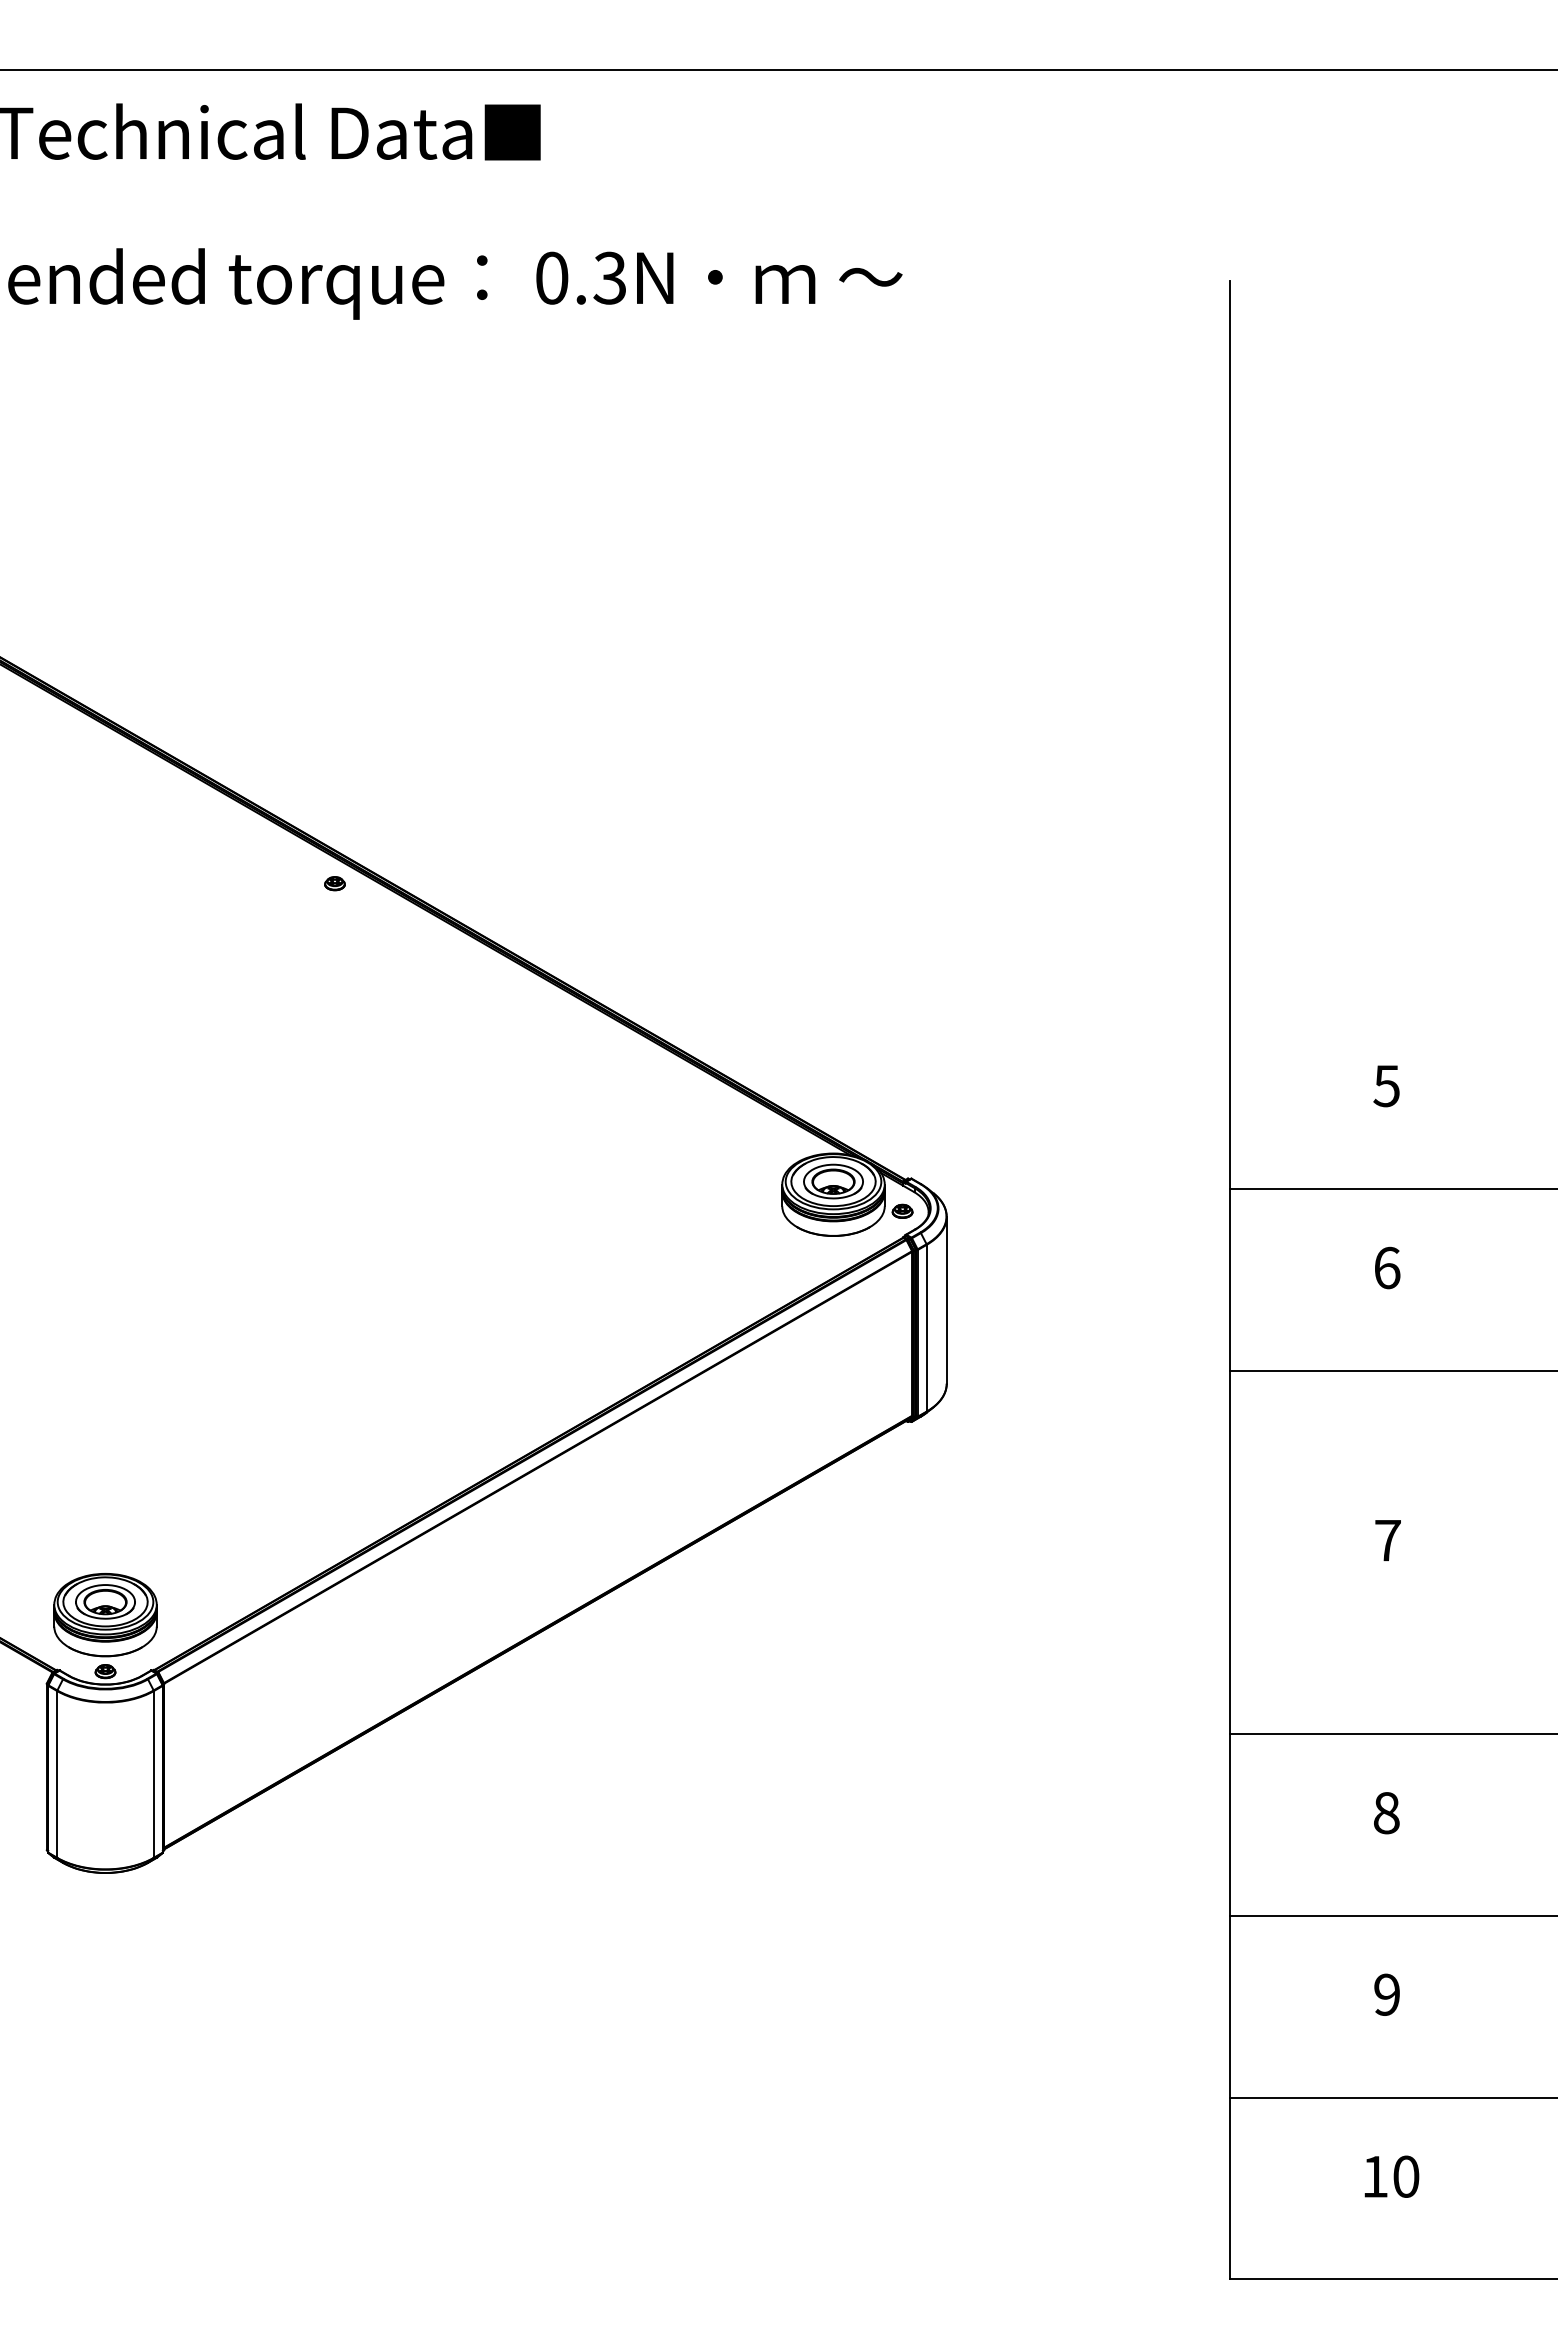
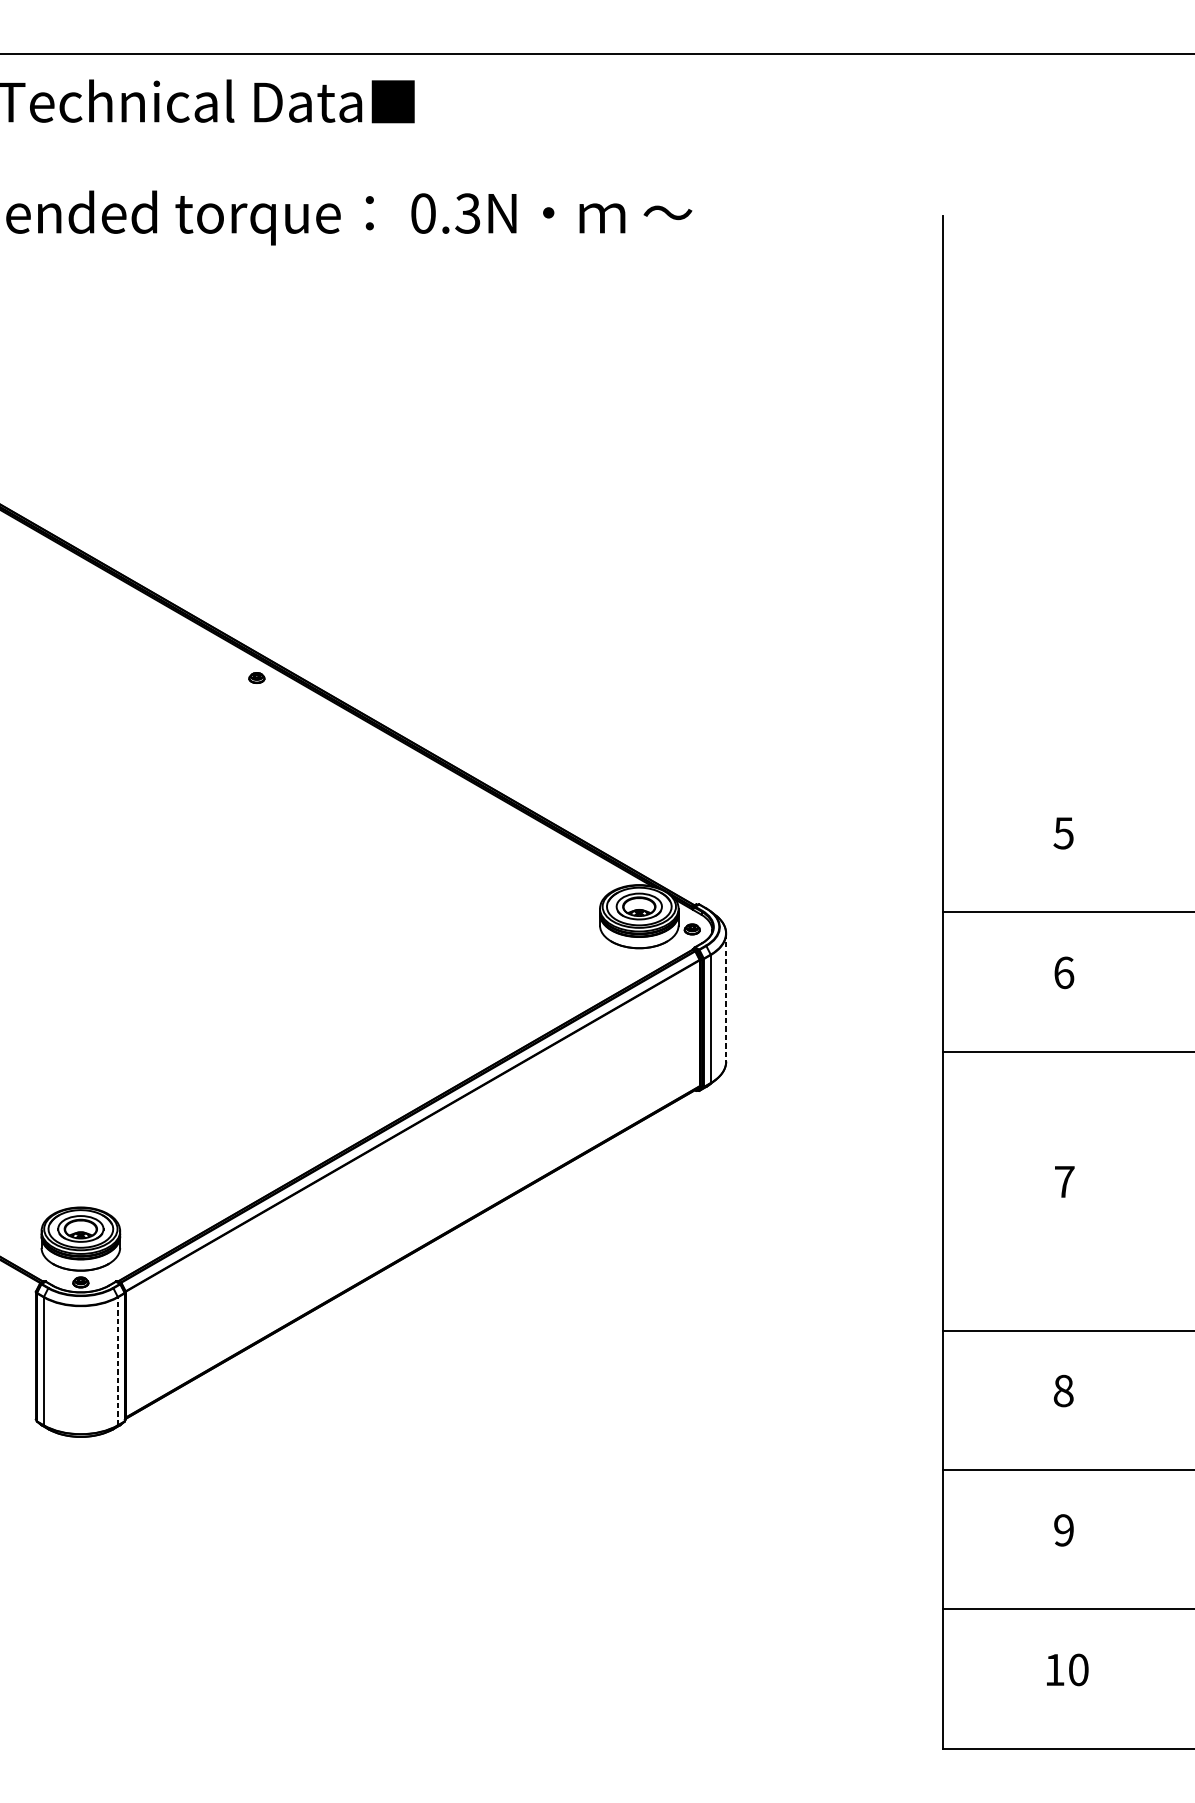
line: (946, 1300) -> (725, 997), solid -> dashed
line: (153, 1773) -> (117, 1360), solid -> dashed

